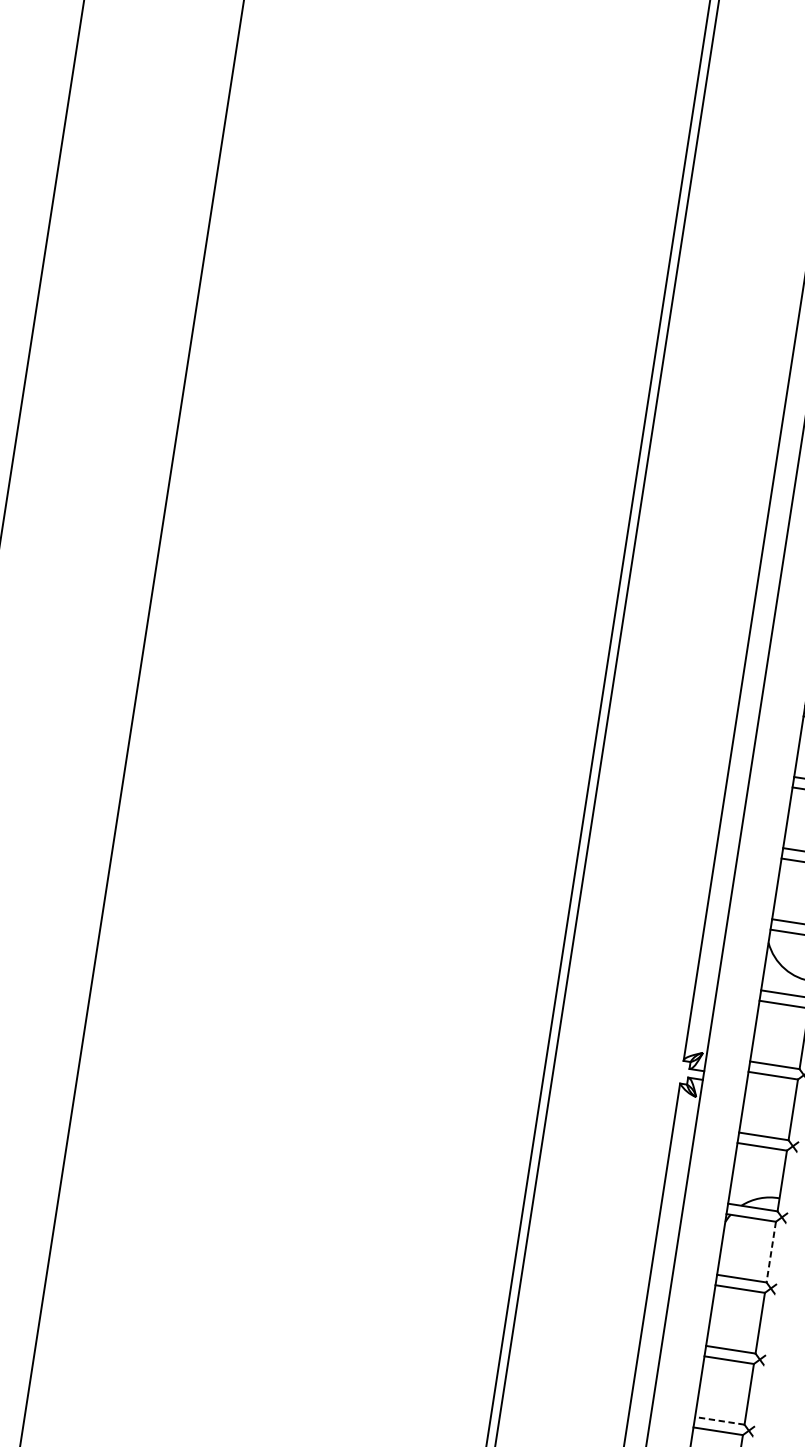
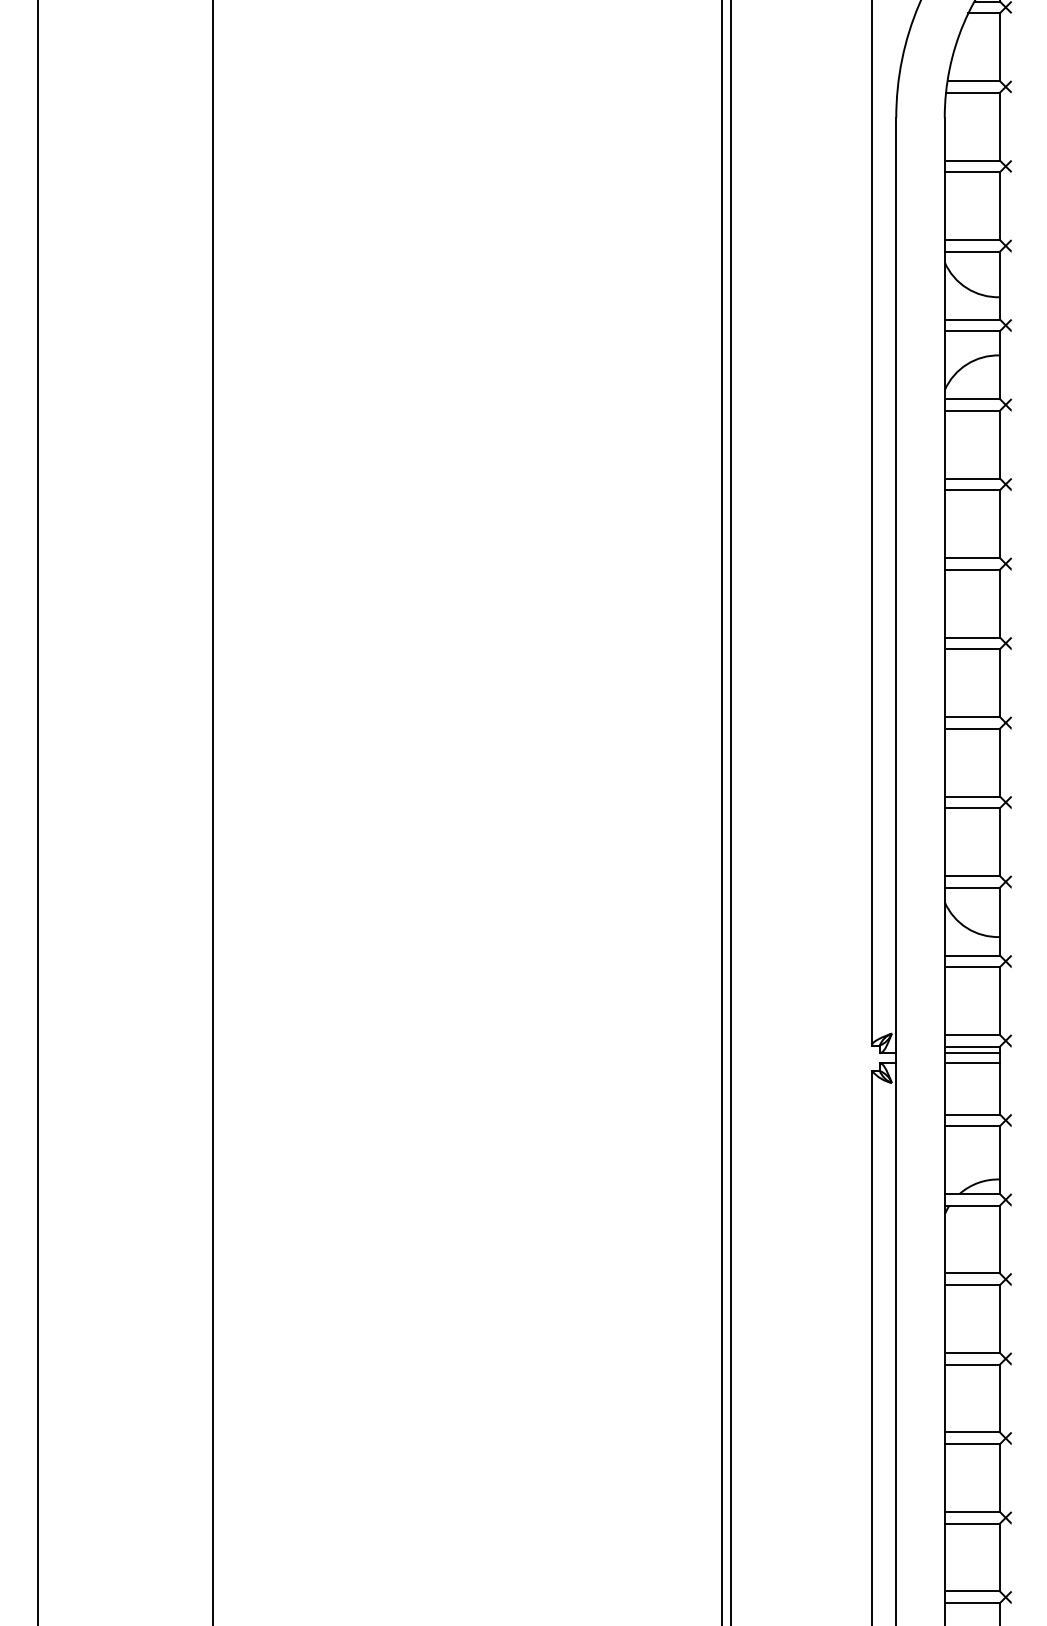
line: (771, 1081) -> (971, 1053), added
line: (770, 1090) -> (971, 1063), added
line: (770, 1251) -> (999, 1239), dashed -> solid
line: (719, 1420) -> (972, 1432), dashed -> solid

